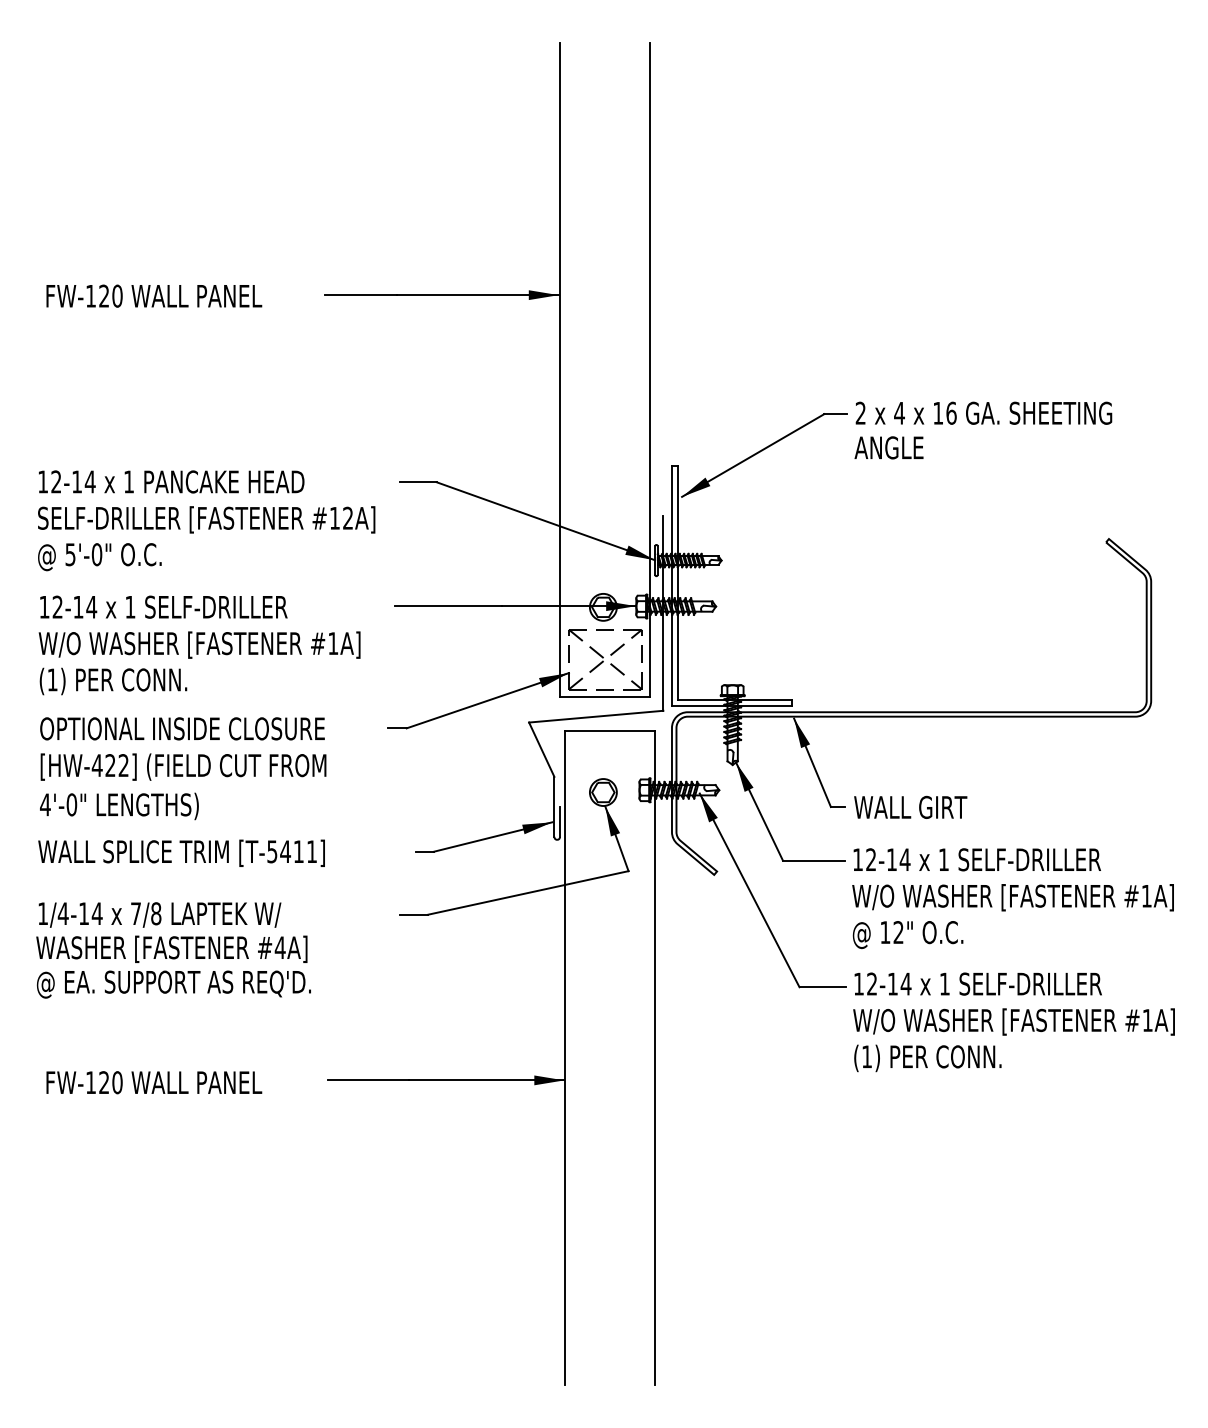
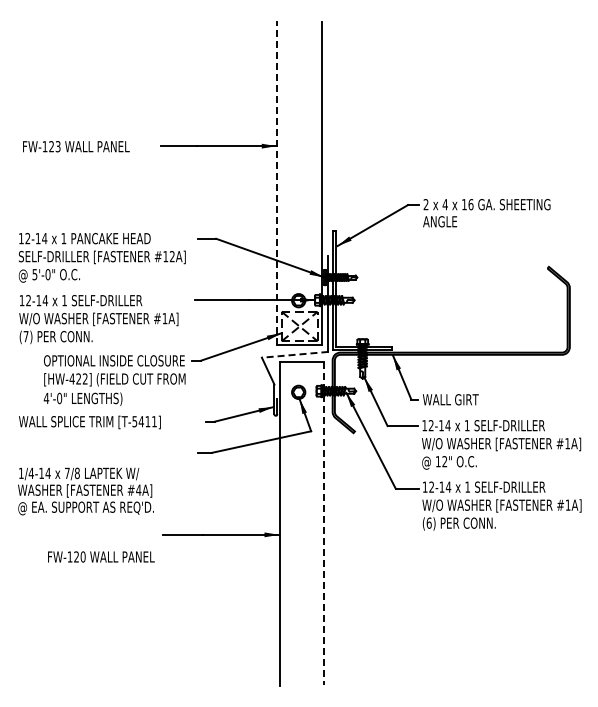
text: (116, 295) -> (57, 146), FW-120 -> FW-123
line: (560, 368) -> (277, 182), solid -> dashed
text: (51, 679) -> (25, 336), (1) -> (7)
line: (594, 716) -> (294, 354), solid -> dashed
text: (182, 768) -> (114, 380), moved
text: (172, 950) -> (85, 491), moved
text: (865, 1055) -> (428, 522), (1) -> (6)
line: (653, 1057) -> (323, 523), solid -> dashed
text: (154, 1081) -> (101, 556), moved

